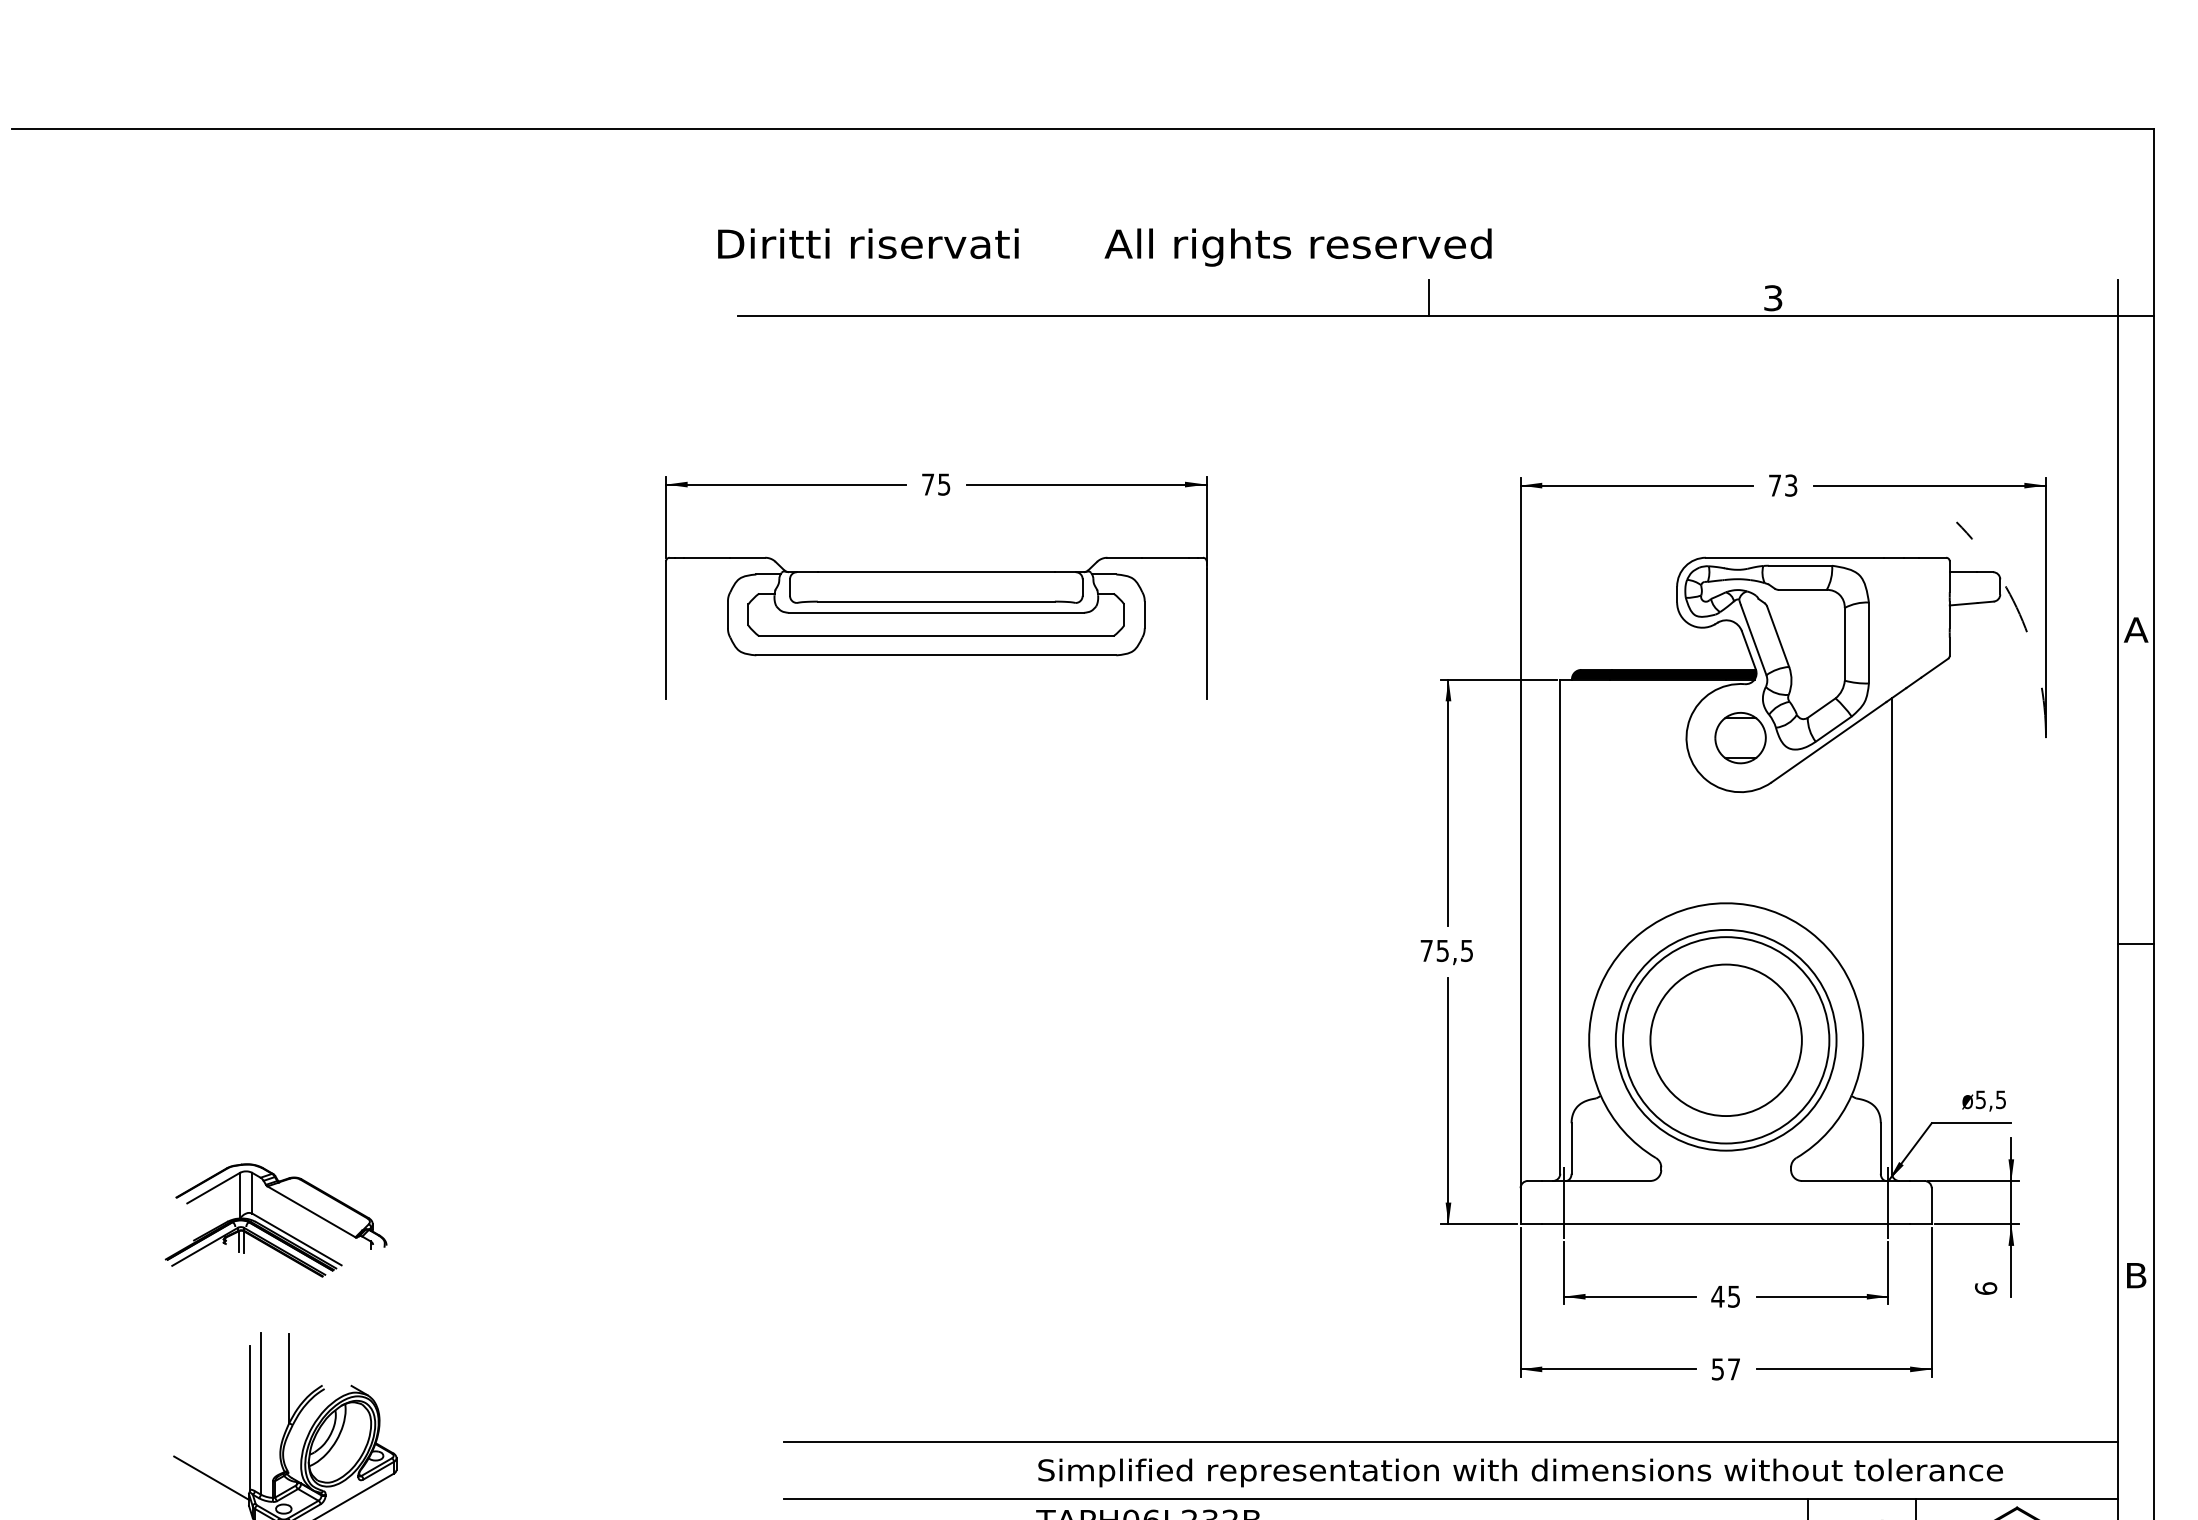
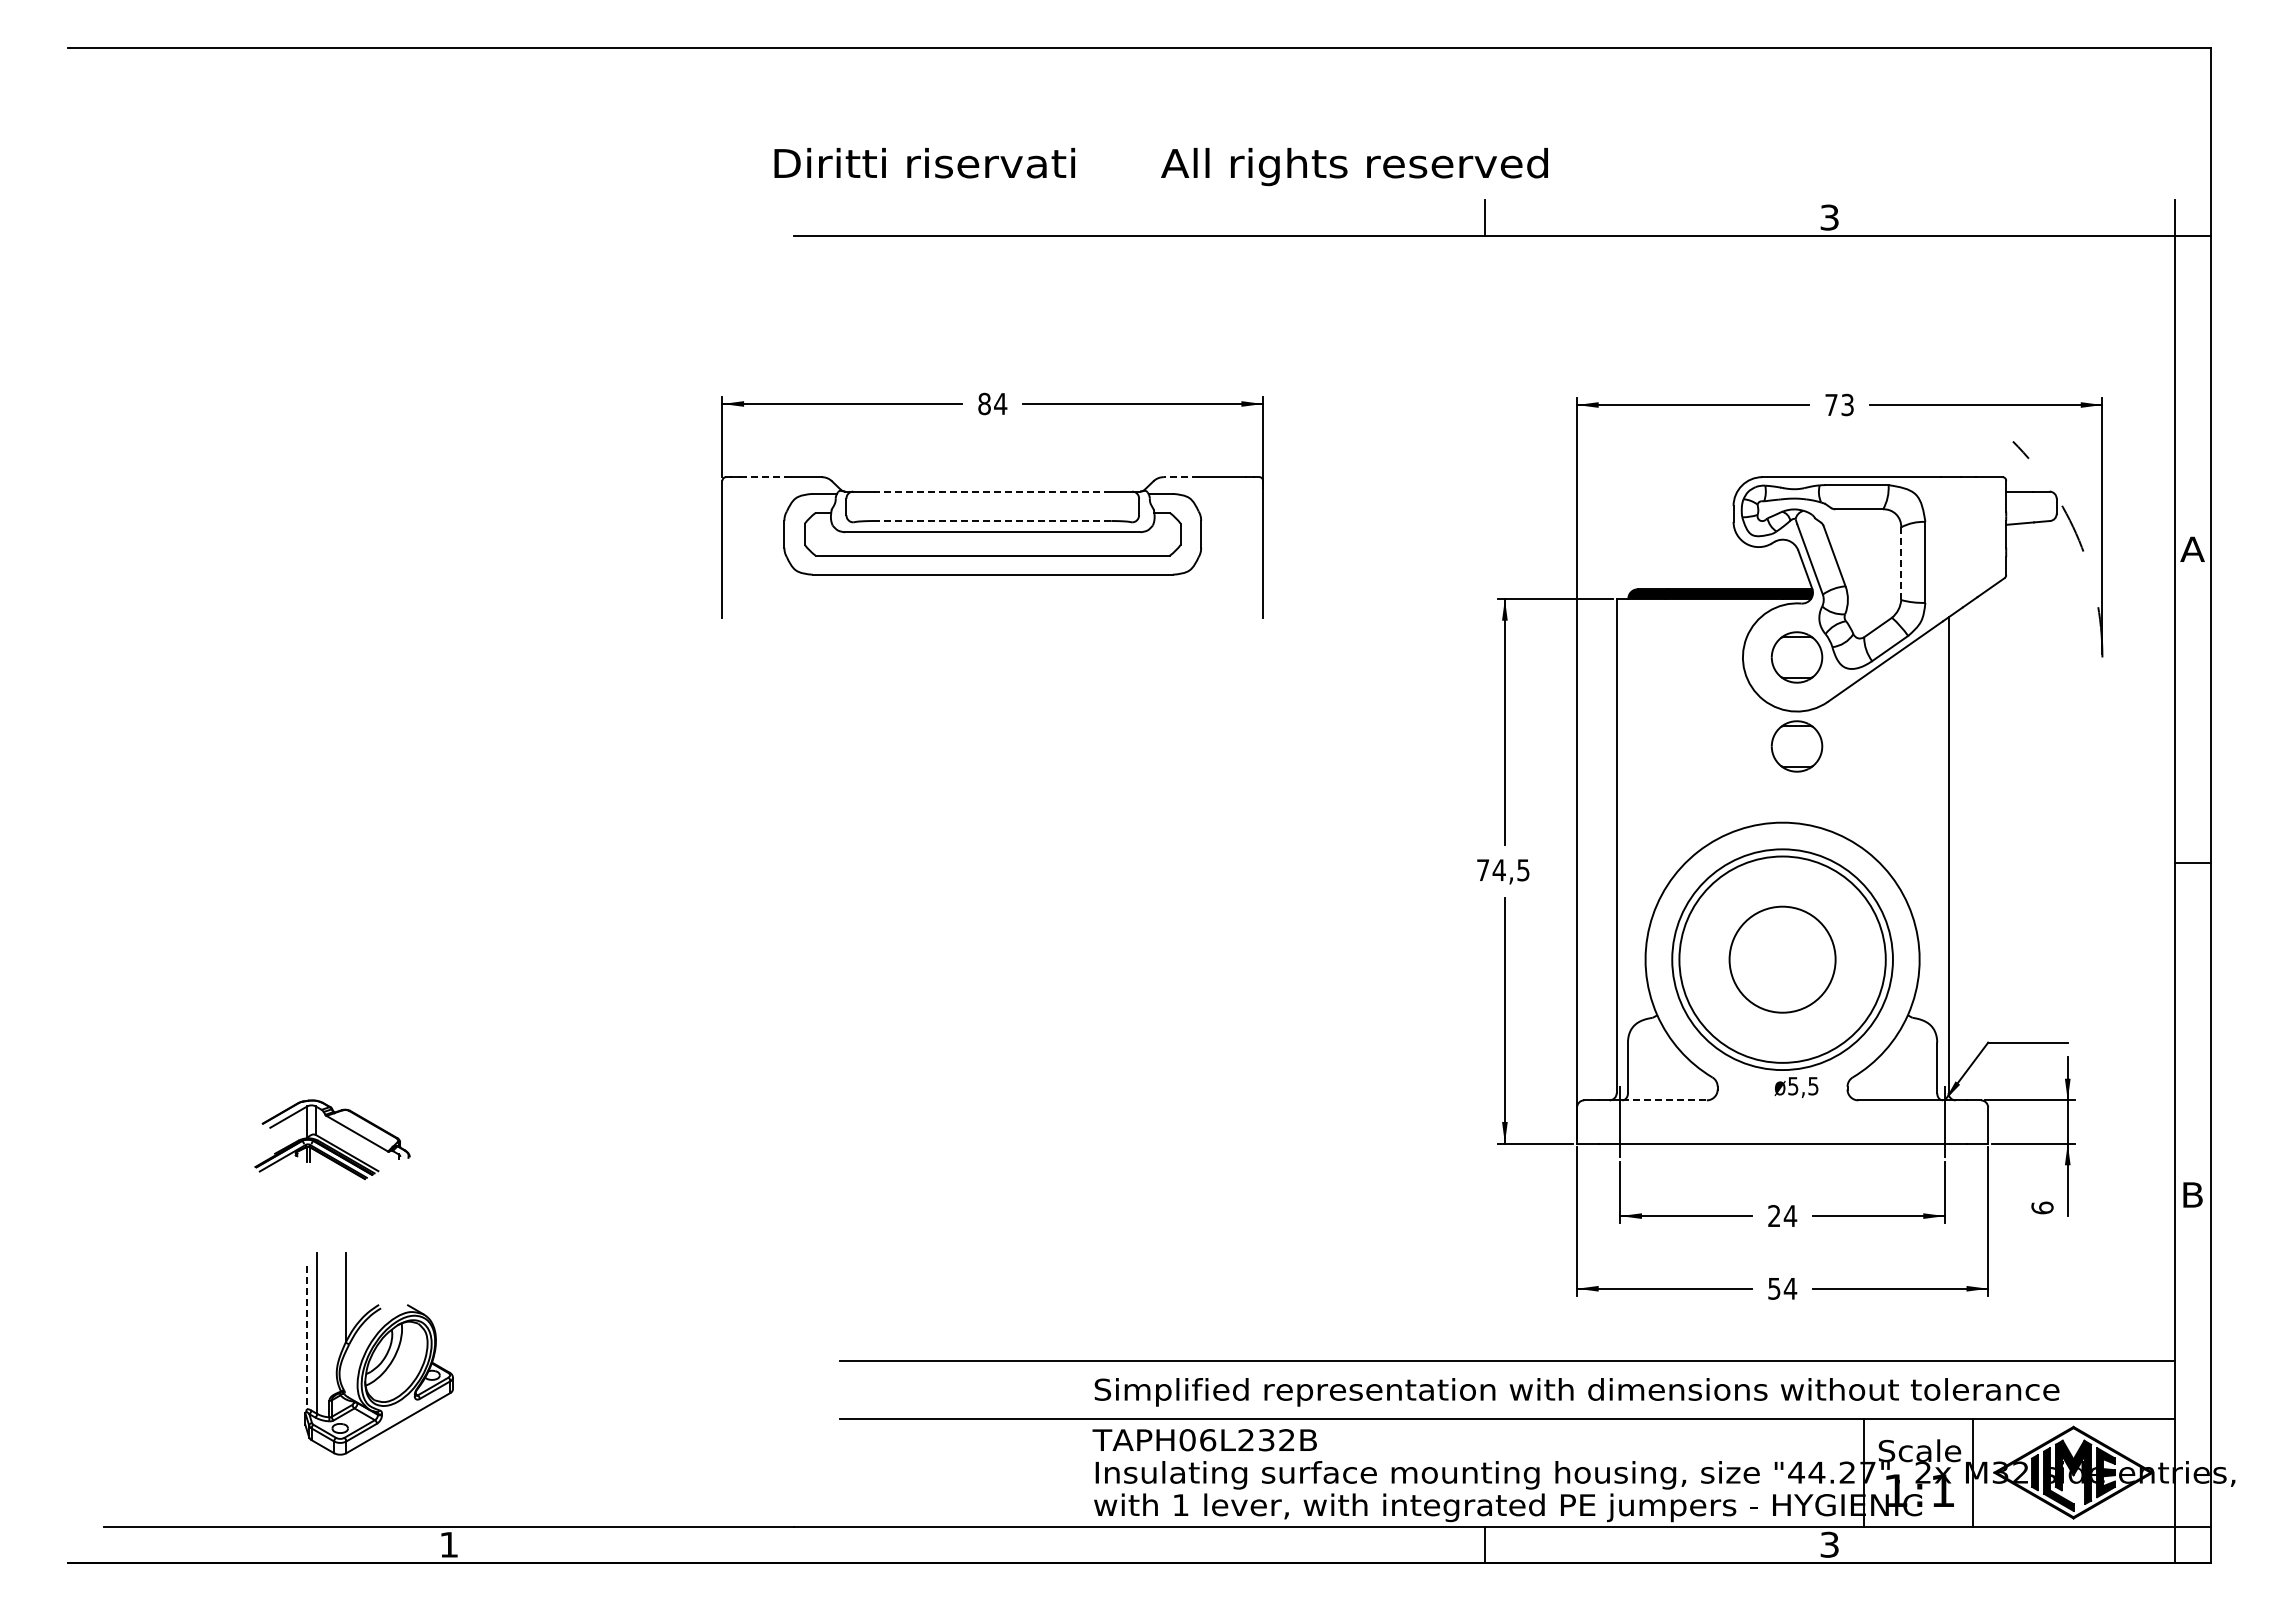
text: (936, 484) -> (992, 403), 75 -> 84
line: (707, 558) -> (763, 477), solid -> dashed
line: (1124, 558) -> (1180, 477), solid -> dashed
line: (936, 572) -> (992, 491), solid -> dashed
line: (936, 602) -> (992, 521), solid -> dashed
line: (1845, 645) -> (1901, 564), solid -> dashed
part: (1740, 827) -> (1796, 746), added
text: (1442, 951) -> (1498, 870), 75,5 -> 74,5
circle: (1726, 1040) -> (1782, 959), size x0.7
text: (1984, 1101) -> (1796, 1087), moved
line: (1609, 1181) -> (1665, 1100), solid -> dashed
part: (276, 1220) -> (332, 1139), size x0.7
text: (1726, 1297) -> (1782, 1216), 45 -> 24
text: (1734, 1369) -> (1790, 1288), 57 -> 54
line: (250, 1418) -> (306, 1337), solid -> dashed
line: (211, 1478) -> (267, 1397), removed

